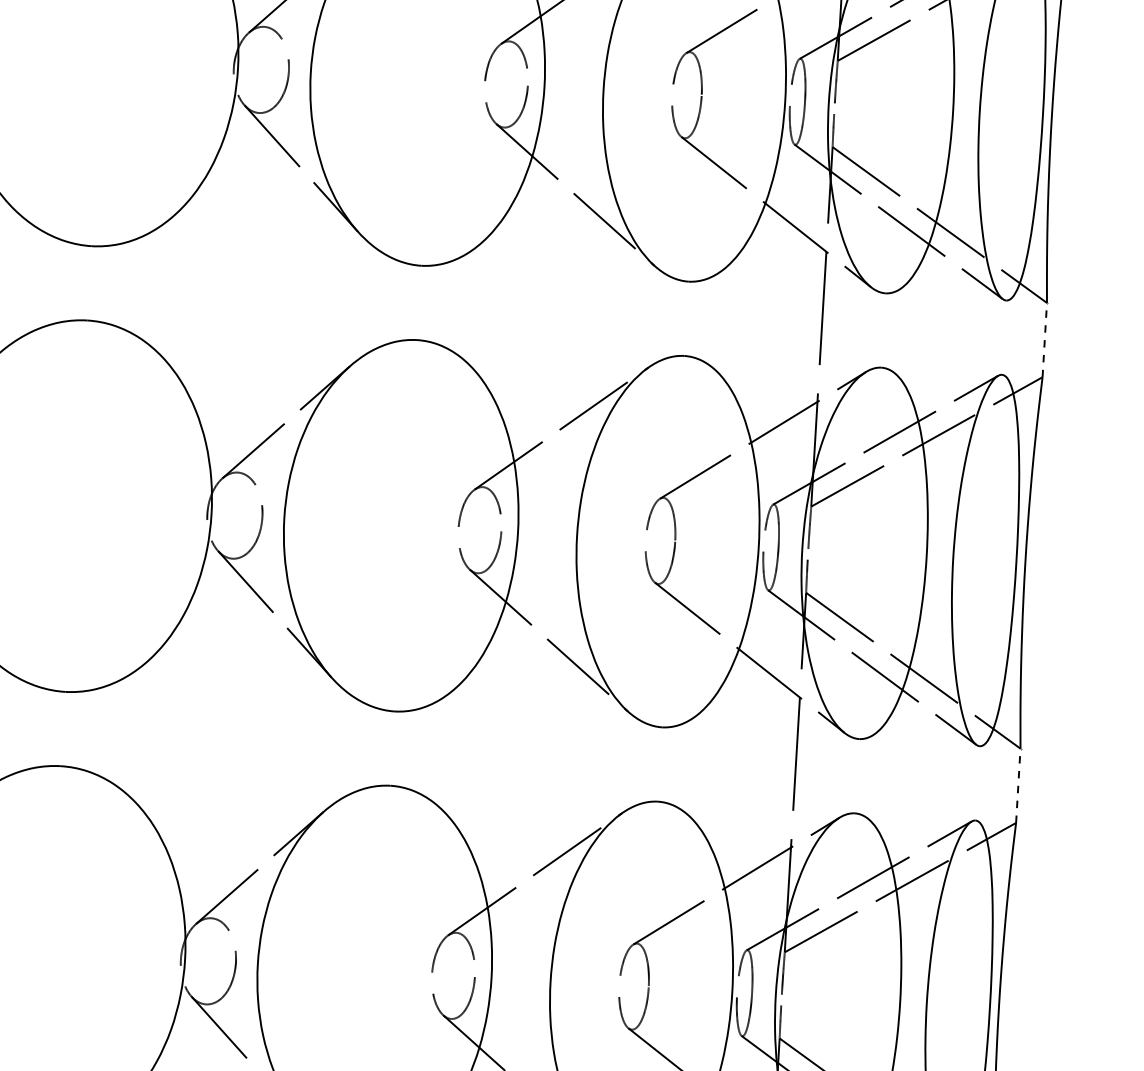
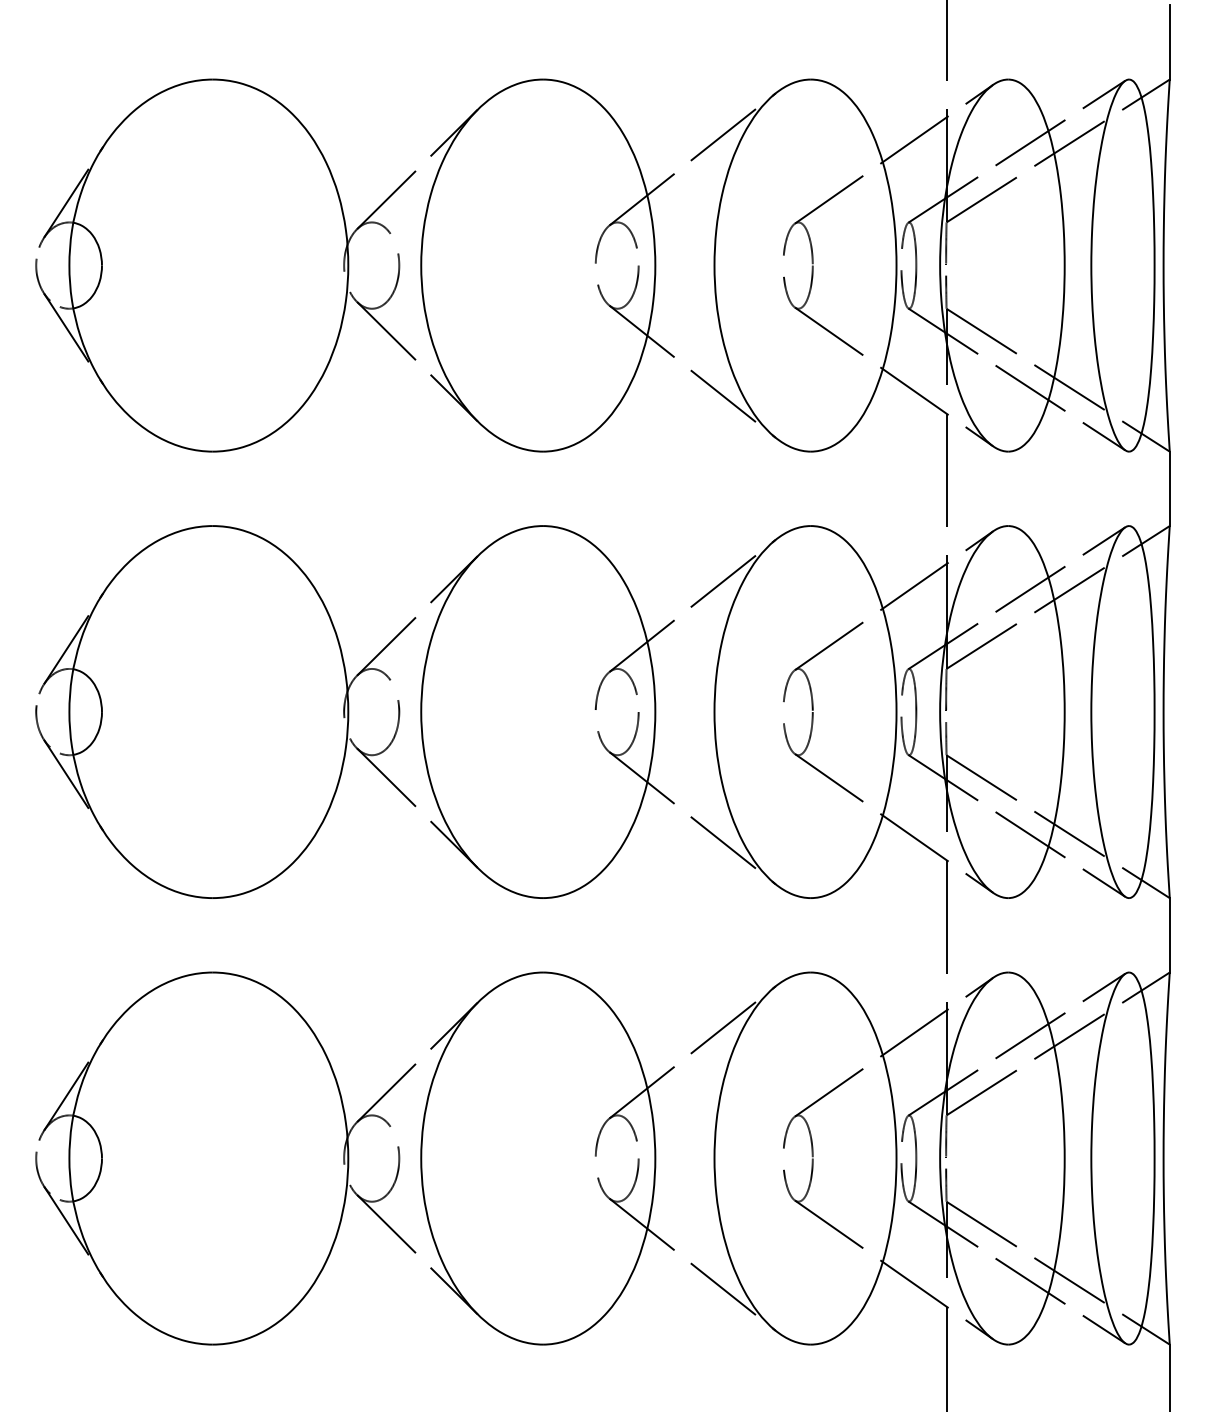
line: (1044, 339) -> (1169, 488), dashed -> solid
line: (1018, 784) -> (1169, 934), dashed -> solid

